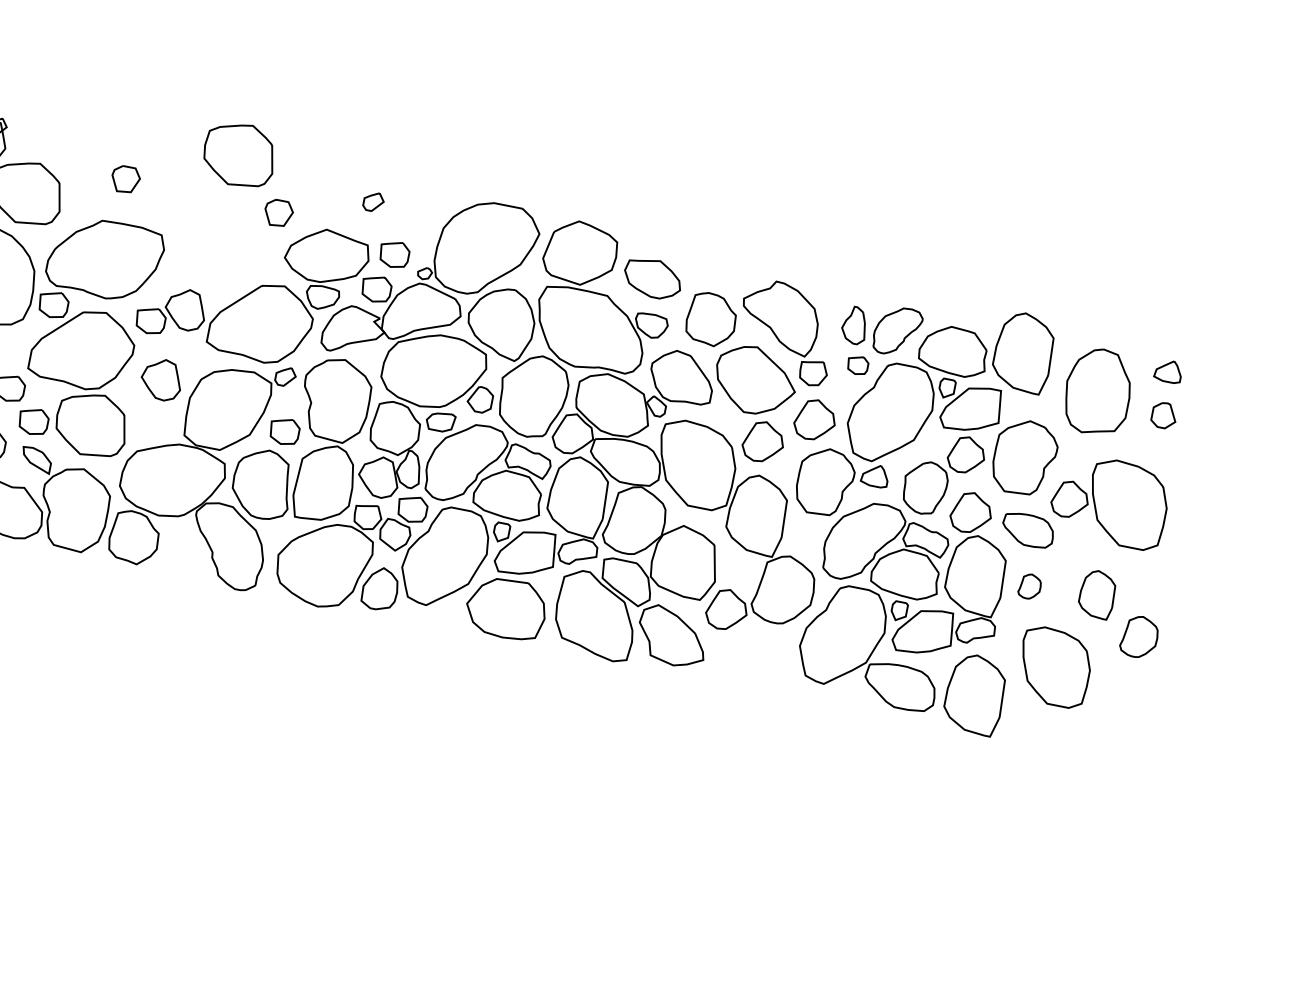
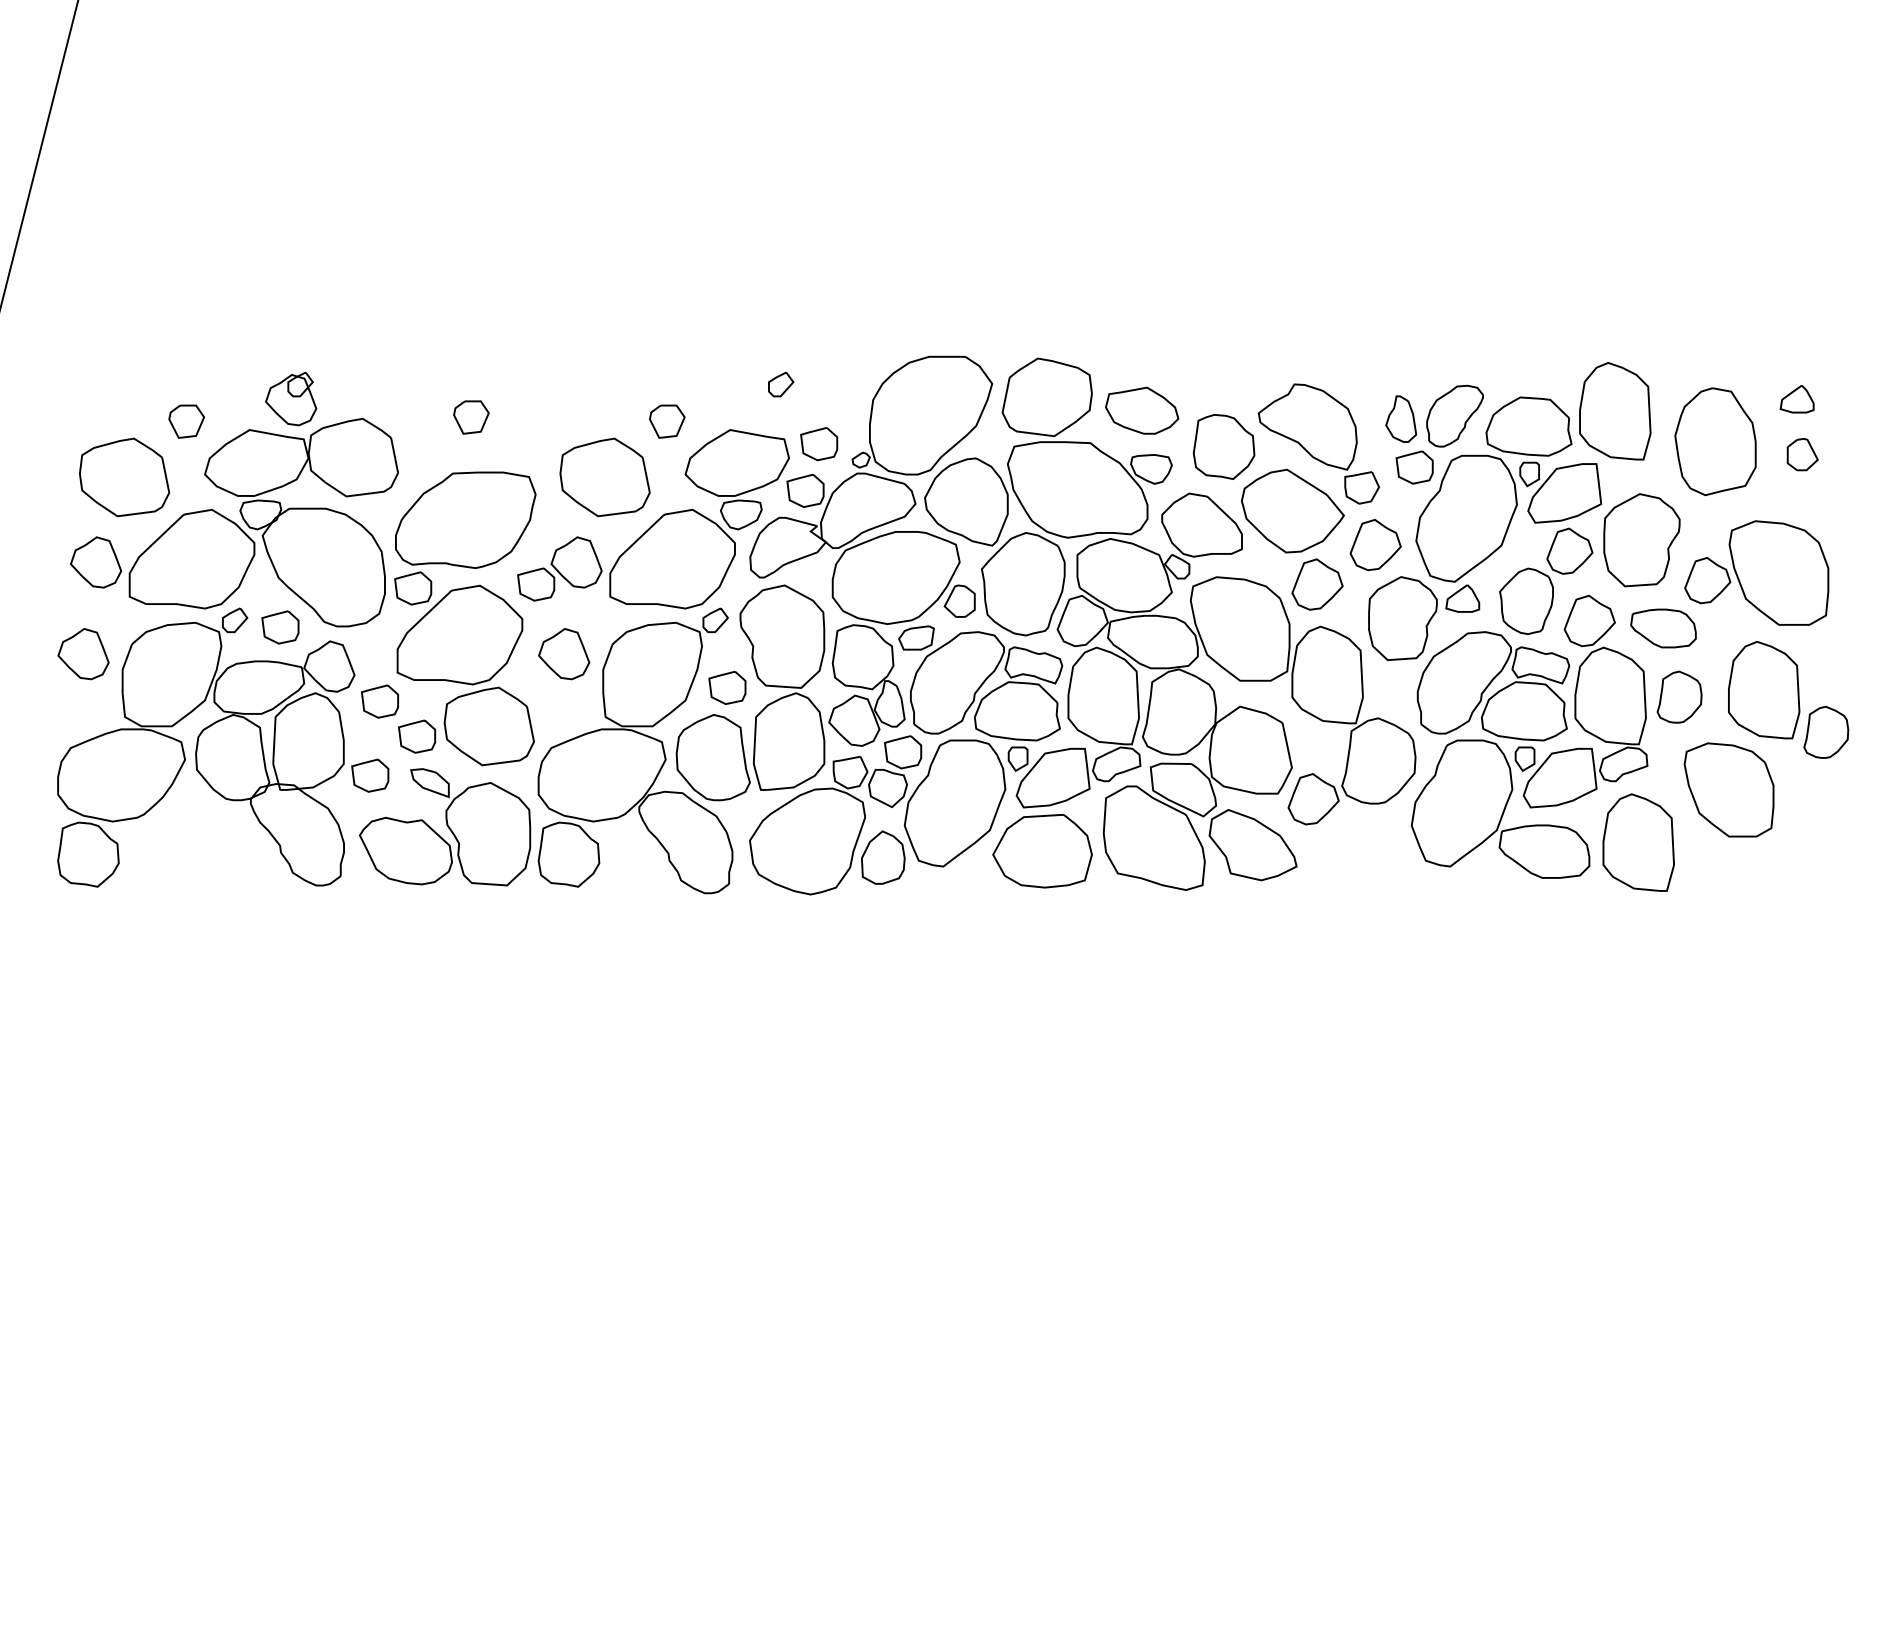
part: (239, 154) -> (604, 477), moved
part: (857, 365) -> (1414, 467), size x1.43
part: (1030, 586) -> (1679, 696), size x1.67
part: (1097, 594) -> (1764, 690), size x1.67

